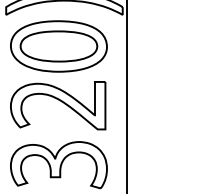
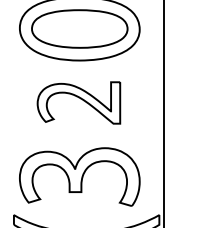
part: (58, 105) -> (79, 102), size x0.7

